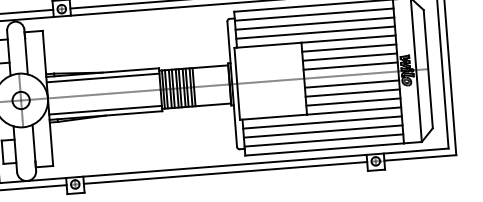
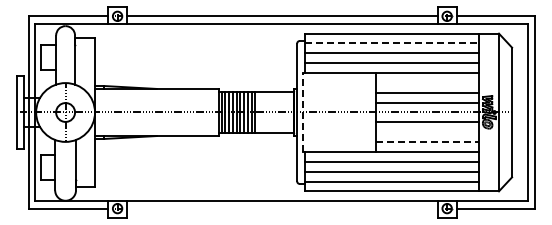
line: (314, 14) -> (392, 43), solid -> dashed
line: (349, 47) -> (427, 82), removed
line: (102, 77) -> (156, 94), removed
line: (237, 83) -> (302, 112), solid -> dashed
line: (352, 93) -> (427, 132), removed
line: (353, 102) -> (427, 142), solid -> dashed
line: (105, 110) -> (156, 130), removed
line: (225, 172) -> (282, 208), removed

